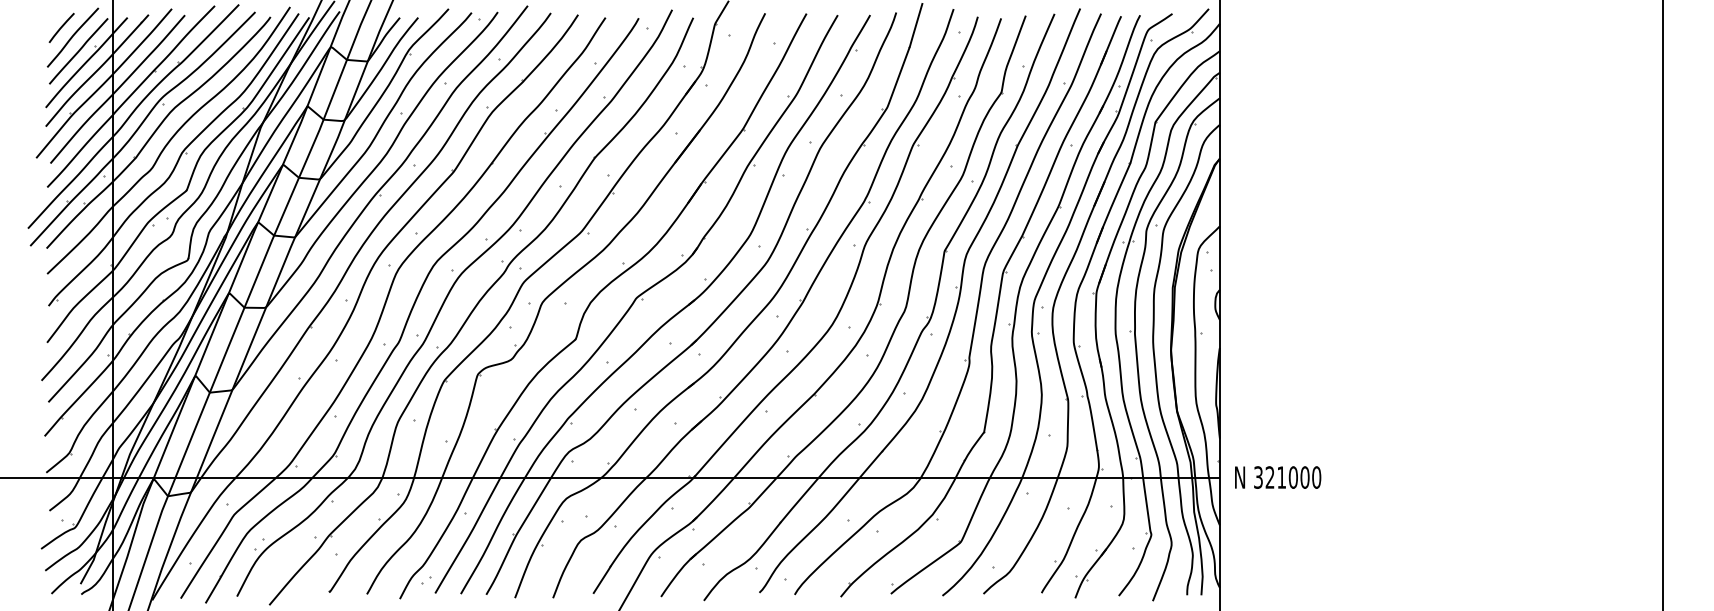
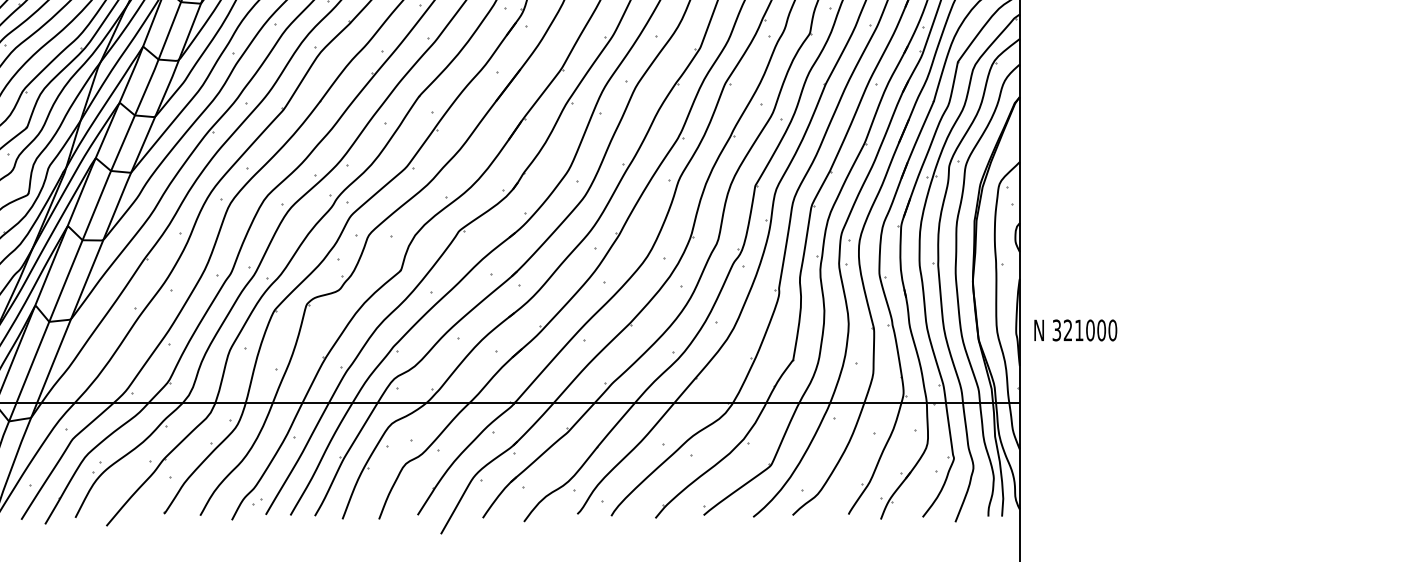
text: (1278, 477) -> (1076, 330), moved

